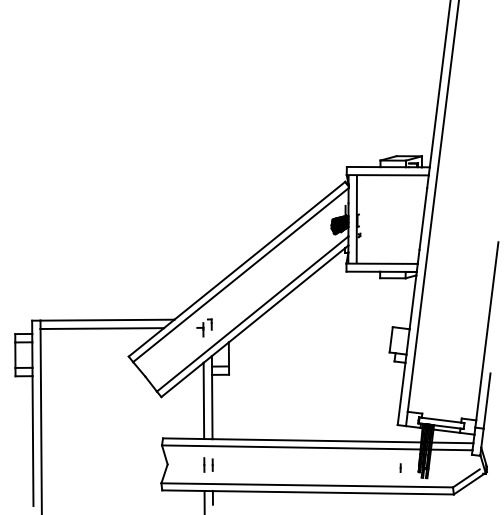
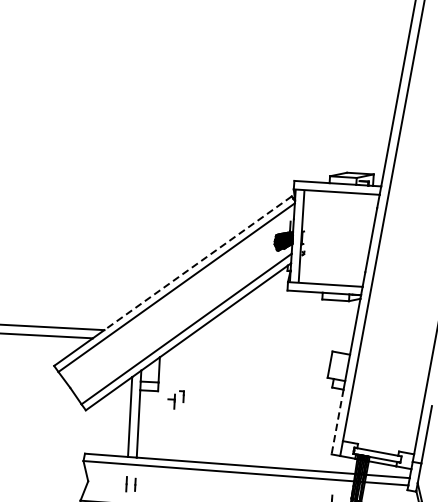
line: (259, 250) -> (197, 262), solid -> dashed
part: (204, 327) -> (175, 399), moved
line: (401, 394) -> (337, 422), solid -> dashed

